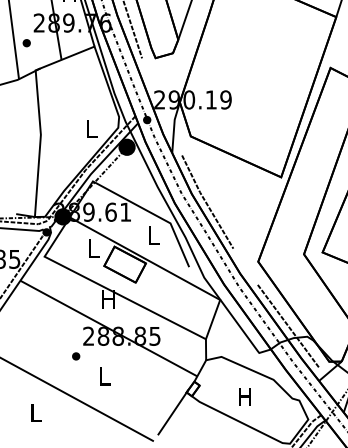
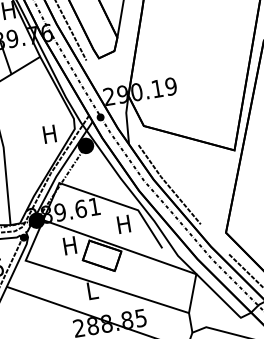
text: (91, 128) -> (49, 133), L -> H
text: (153, 235) -> (124, 224), L -> H
text: (93, 248) -> (70, 245), L -> H
text: (108, 299) -> (91, 290), H -> L

